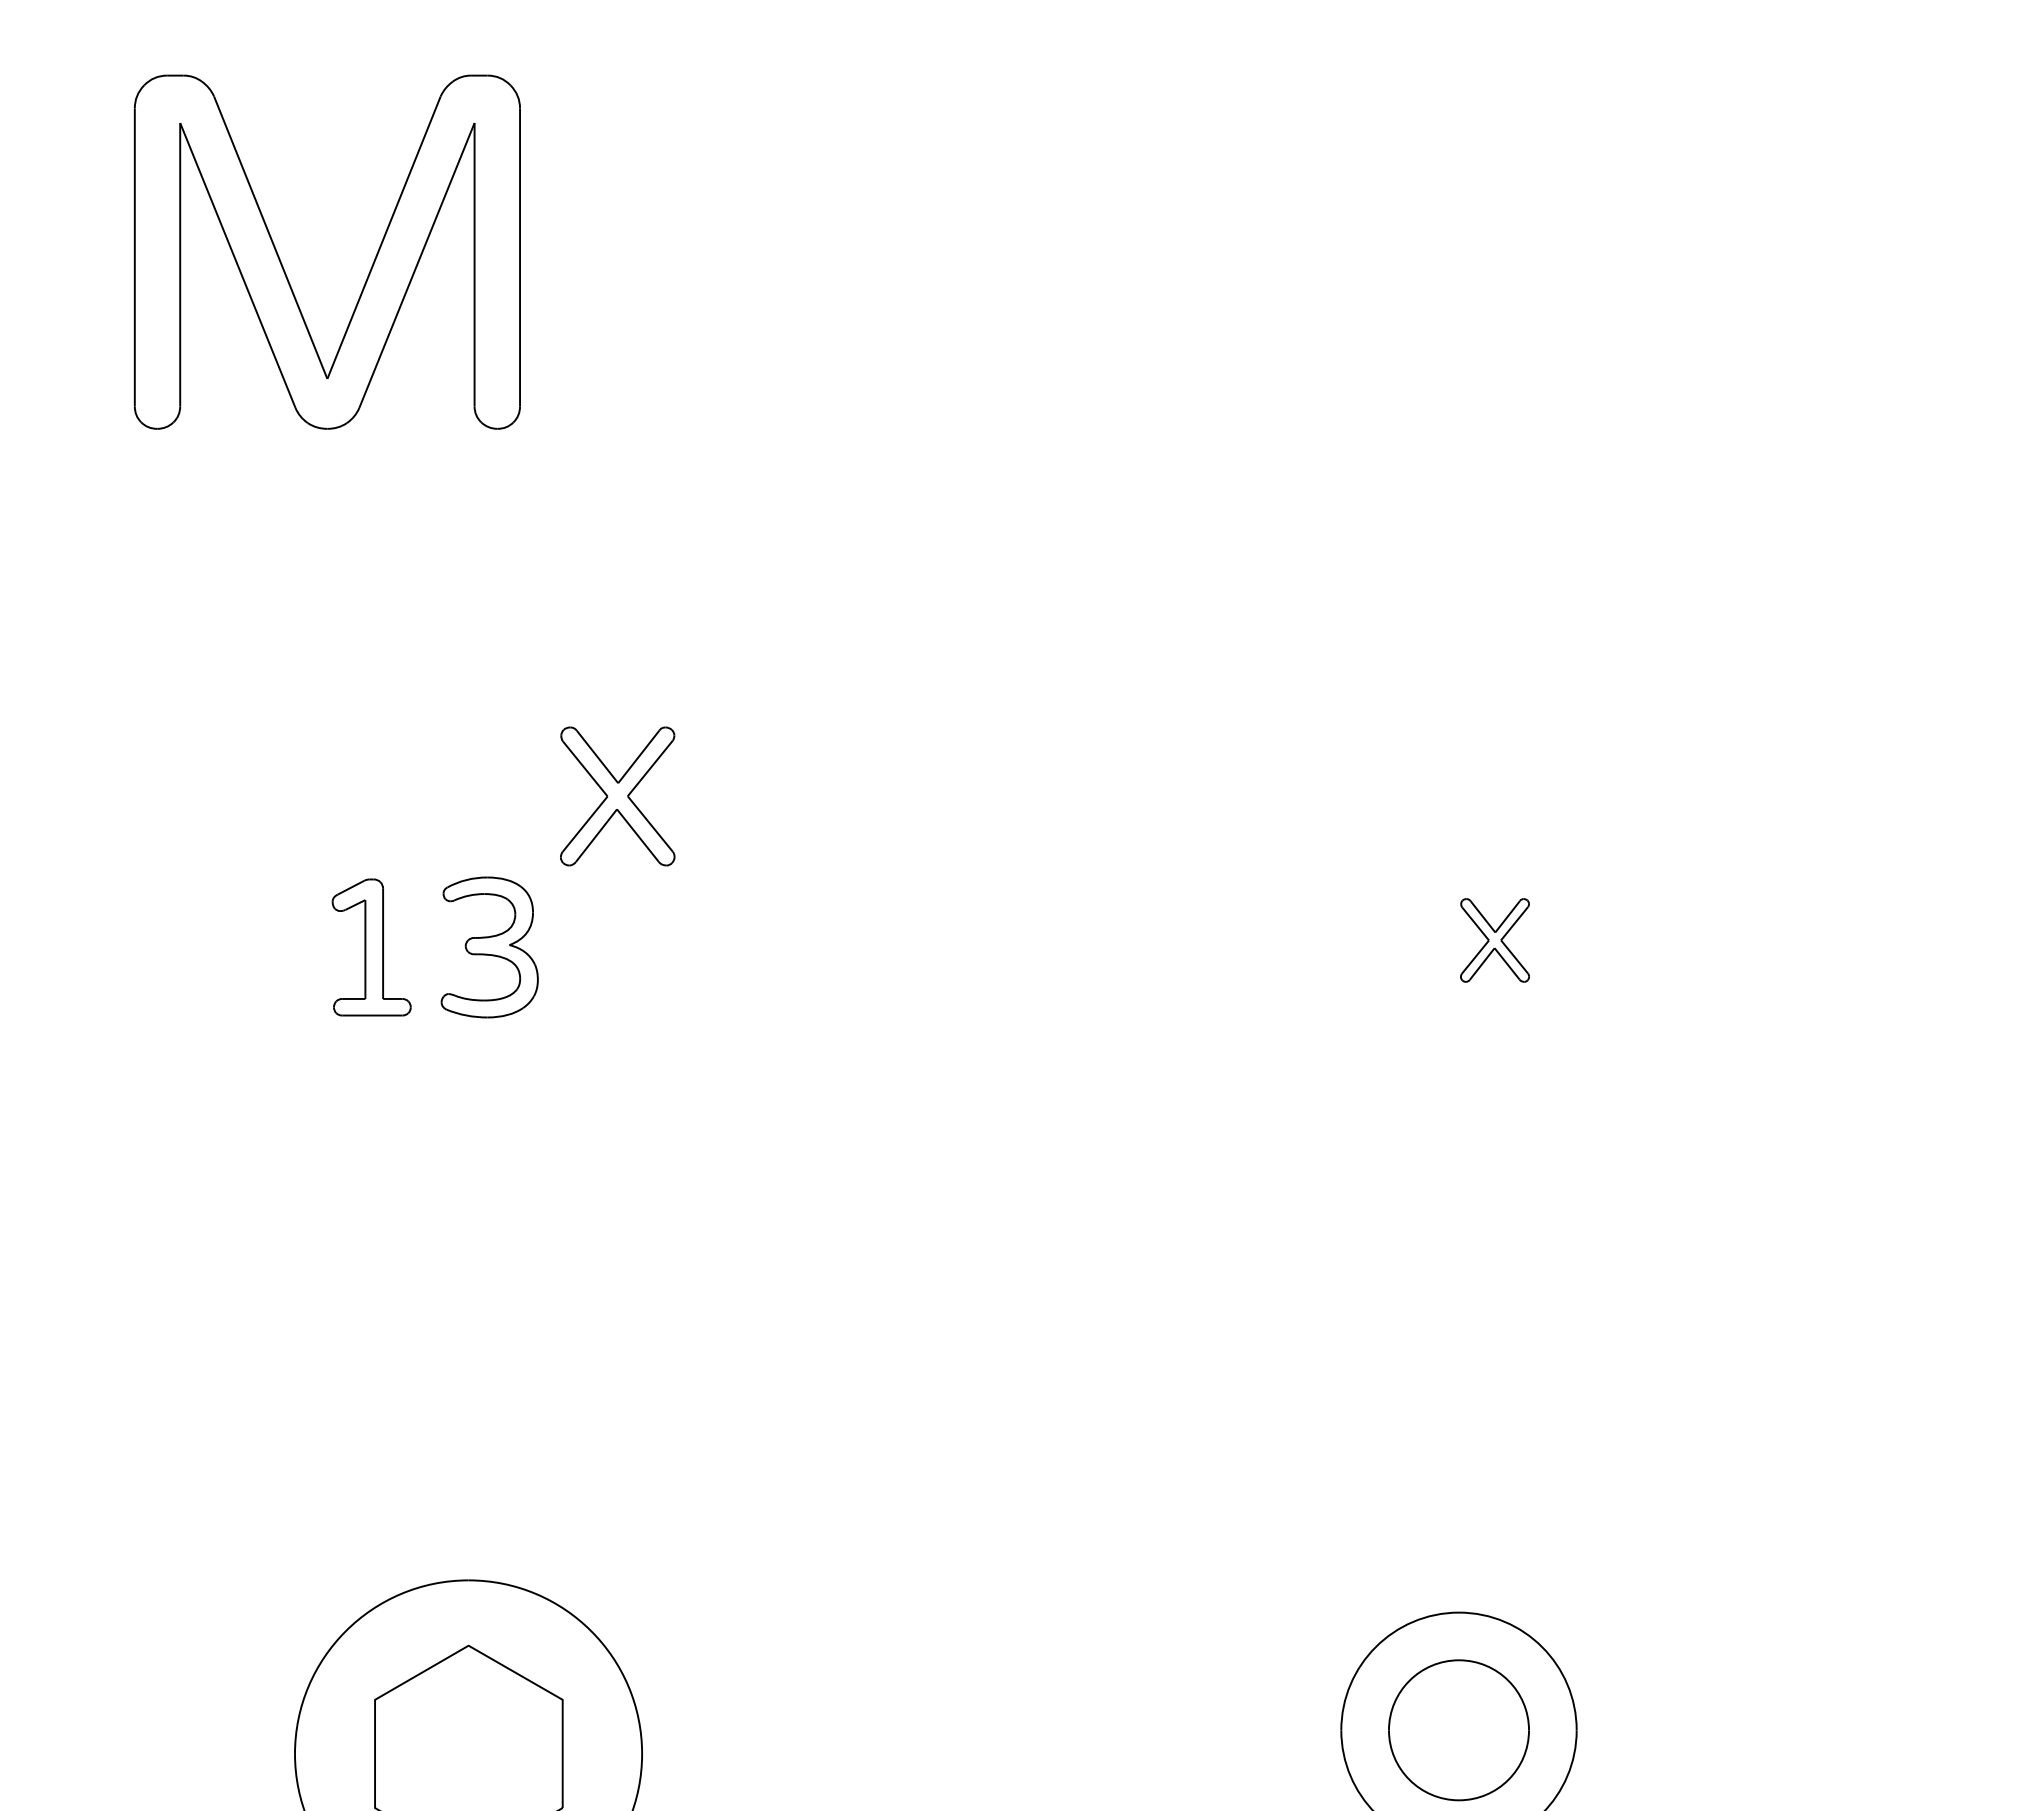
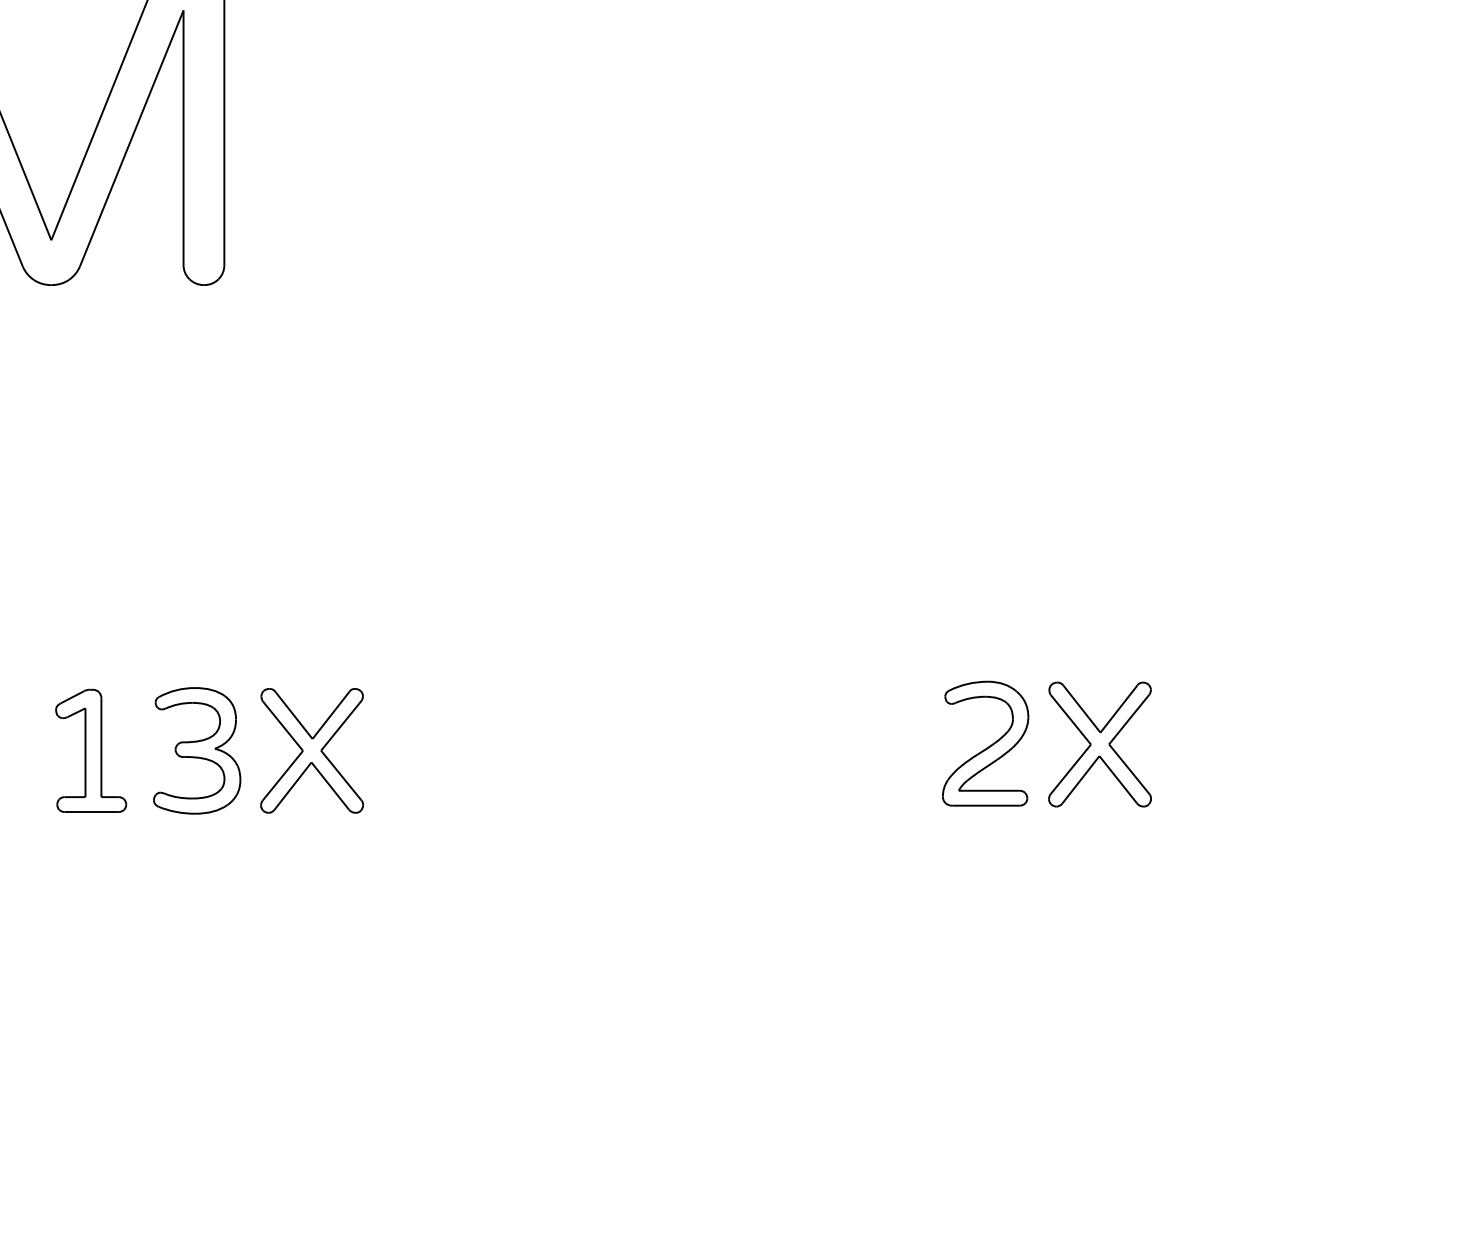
part: (617, 796) -> (311, 750), moved
part: (1367, 939) -> (985, 743), added
part: (1494, 940) -> (1099, 744), size x1.67

